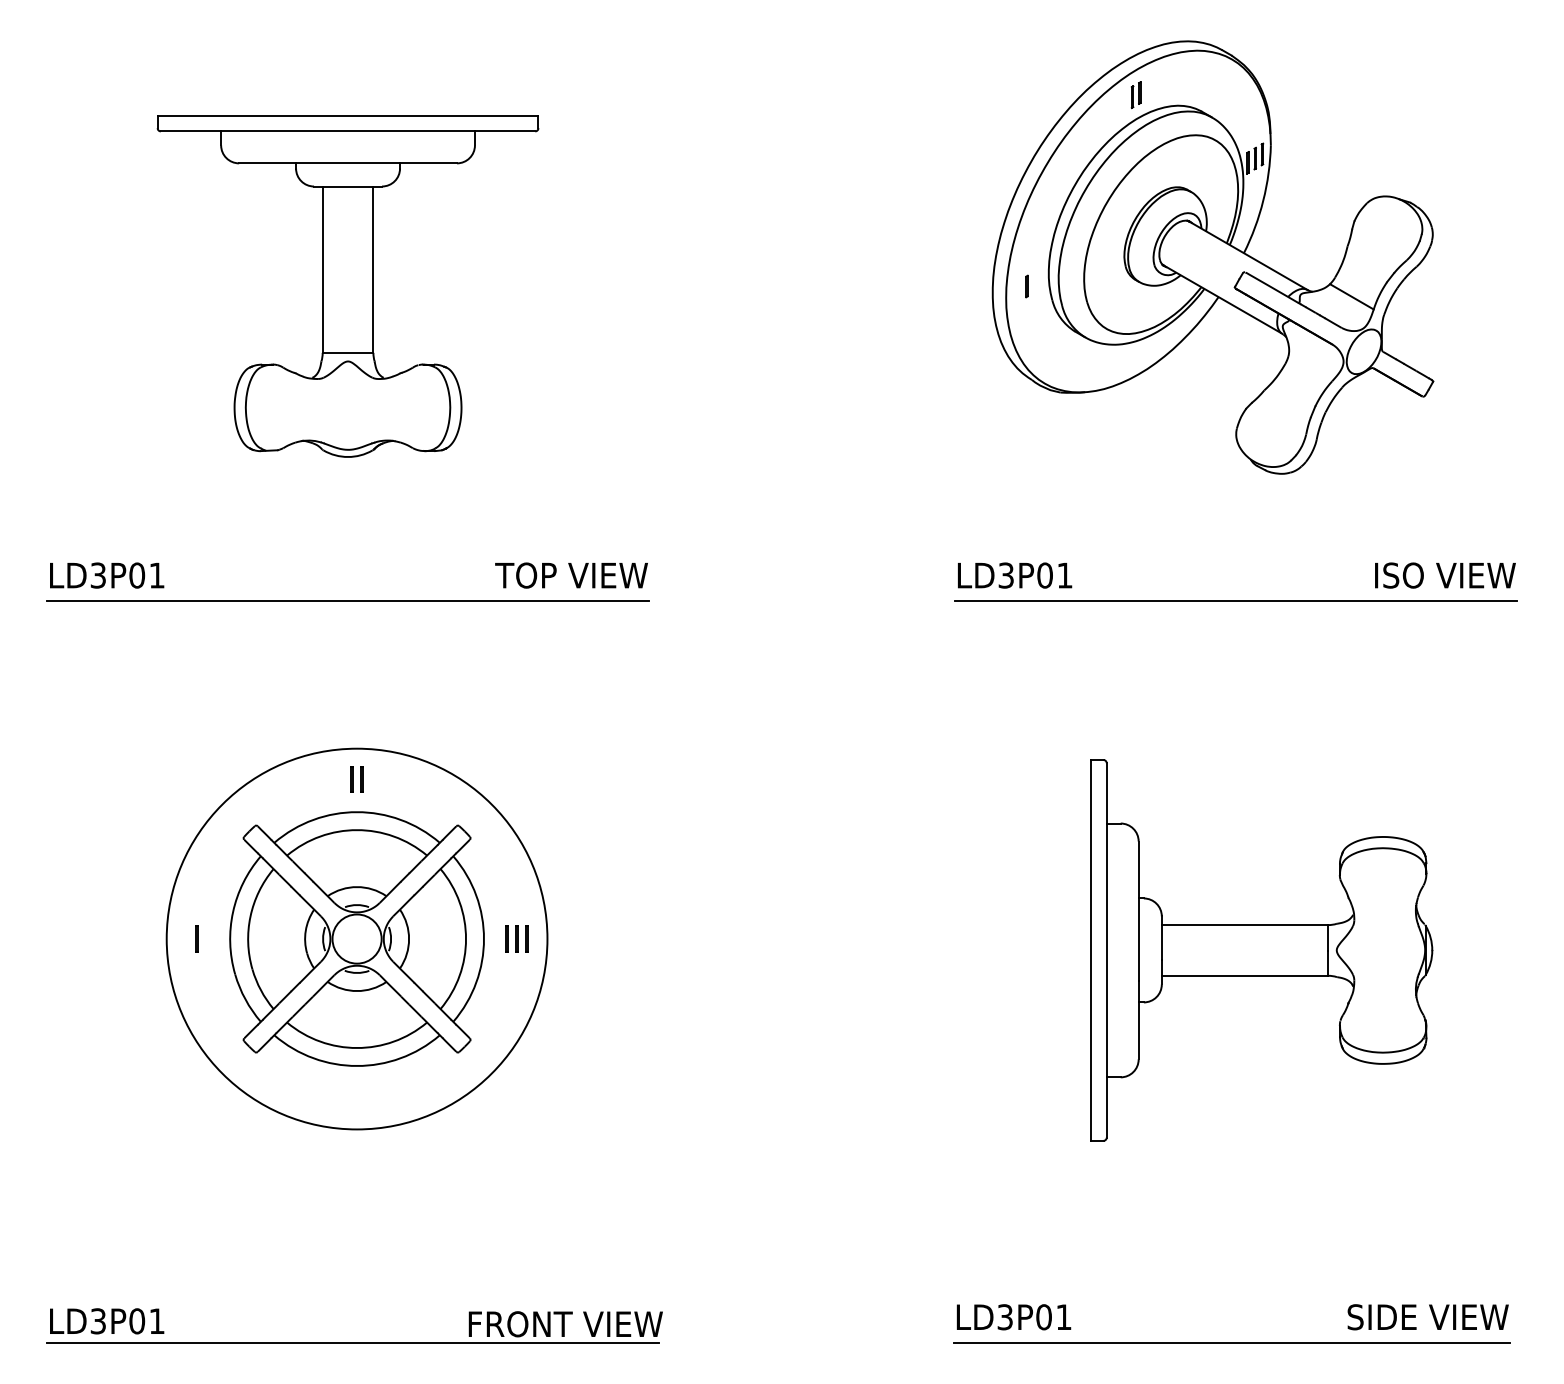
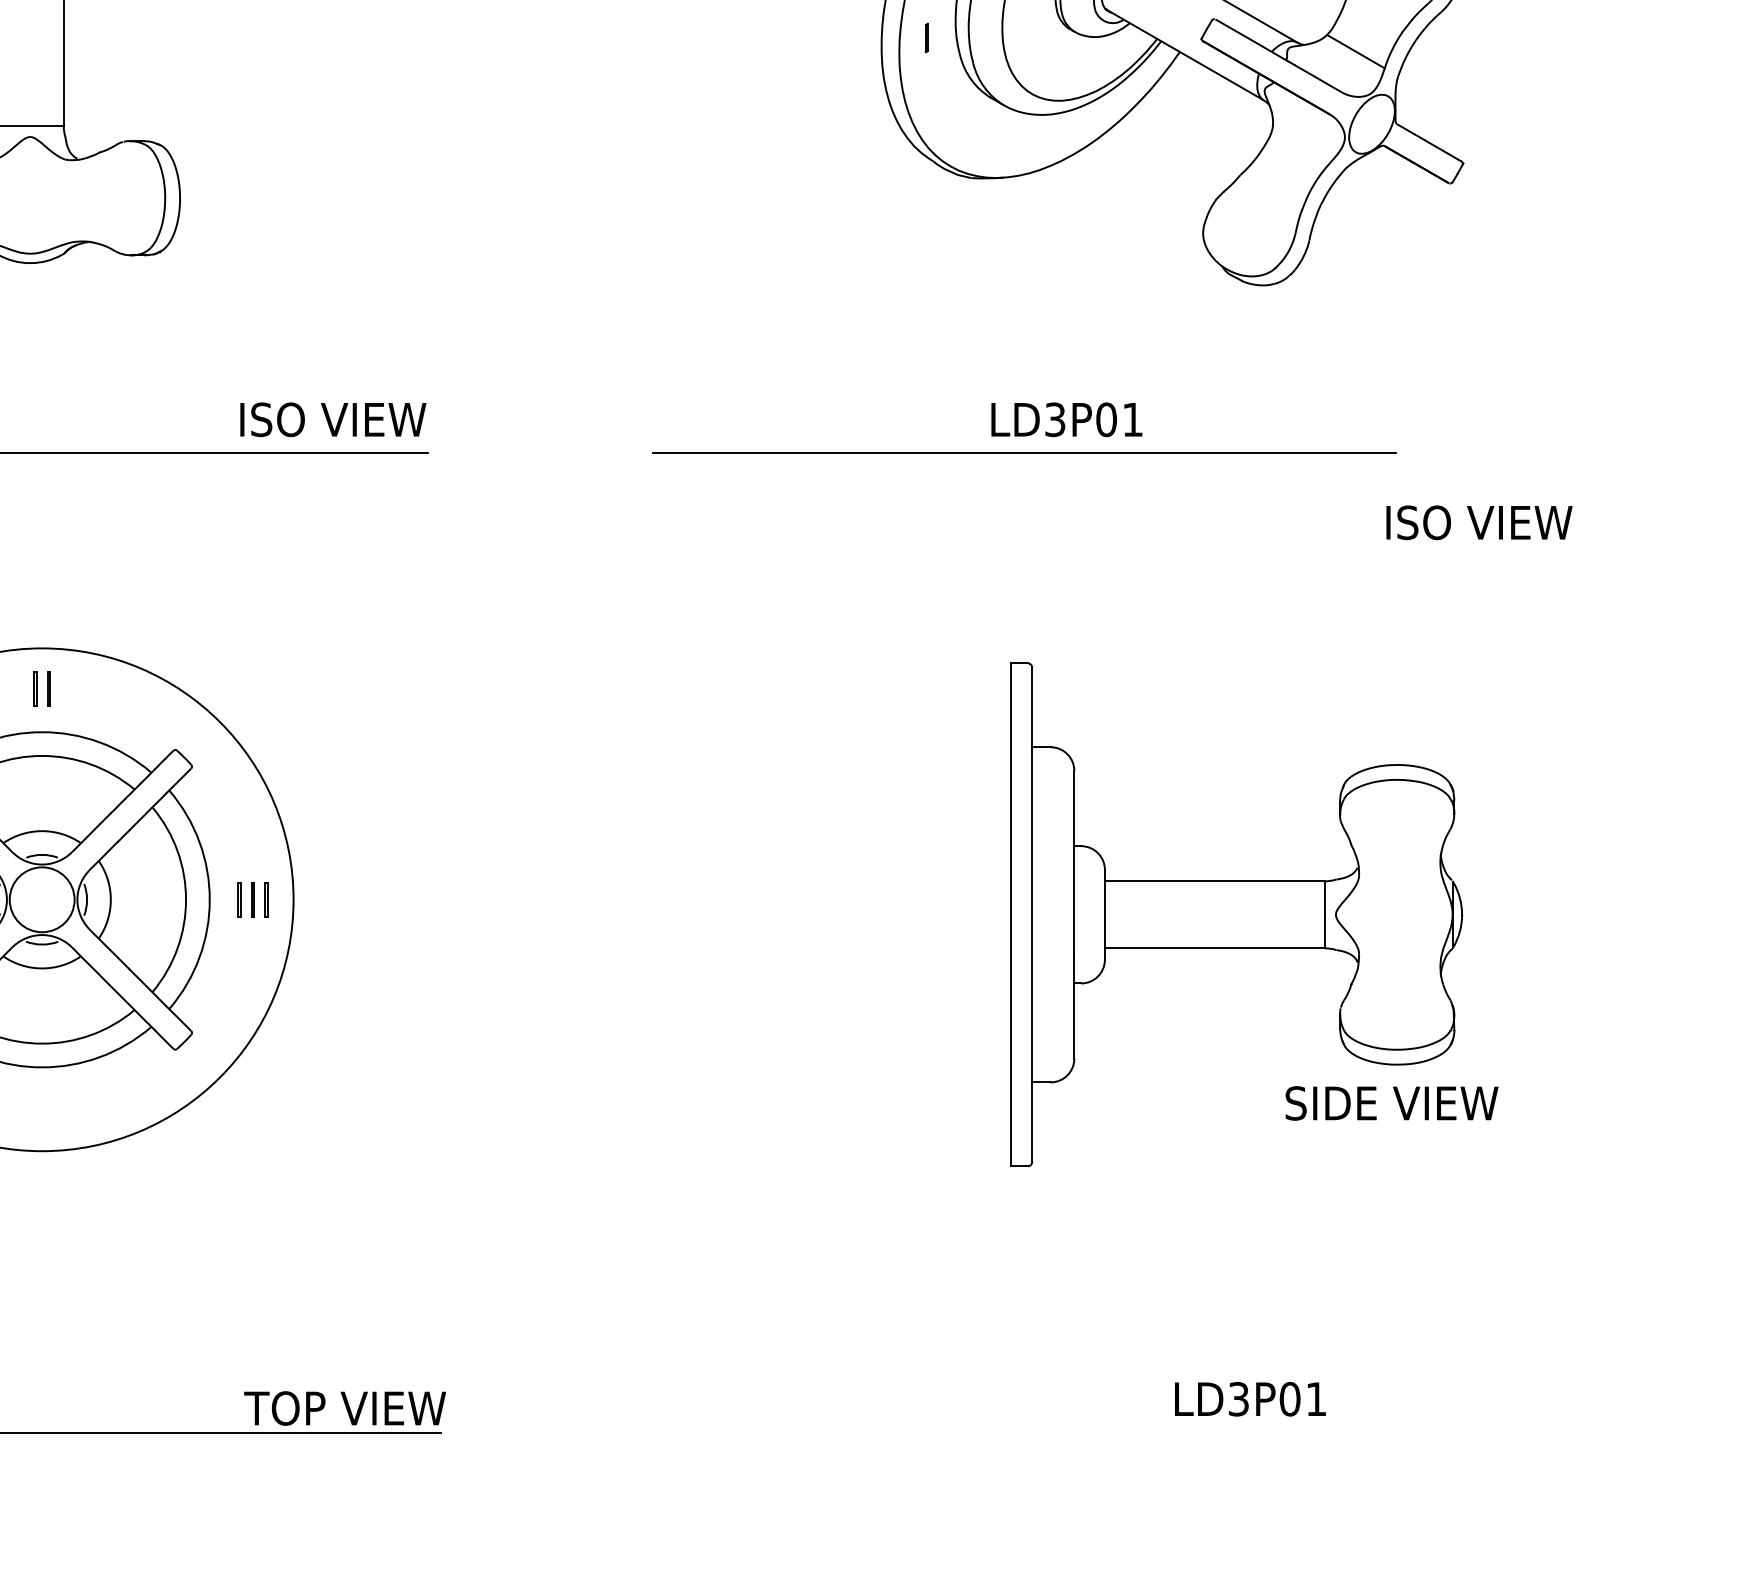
text: (525, 575) -> (264, 419), TOP VIEW -> ISO VIEW
text: (1015, 575) -> (1067, 419), moved
text: (1445, 575) -> (1479, 522), moved
line: (1235, 600) -> (1023, 452), moved
text: (1013, 1317) -> (1249, 1399), moved
text: (1427, 1317) -> (1391, 1103), moved
text: (520, 1324) -> (257, 1408), FRONT VIEW -> TOP VIEW
line: (1231, 1342) -> (1196, 1432), removed

